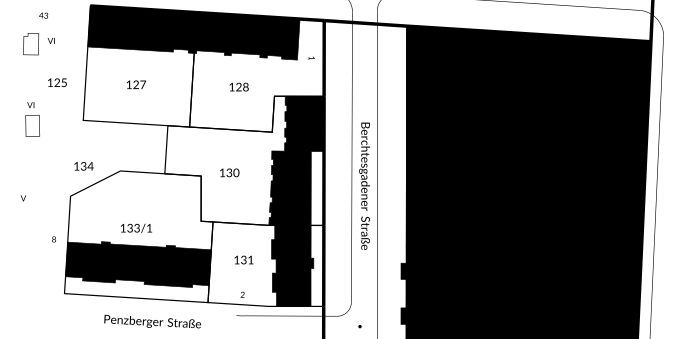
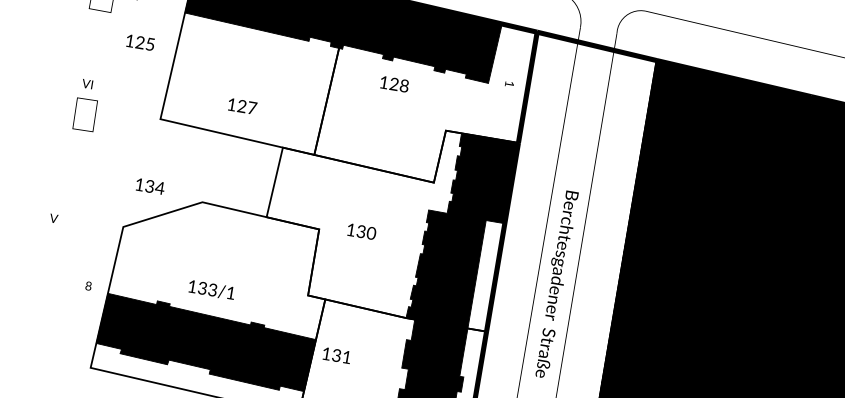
text: (57, 82) -> (140, 42), moved
text: (136, 84) -> (242, 106), moved
text: (238, 86) -> (393, 83), moved
text: (243, 259) -> (336, 354), moved

